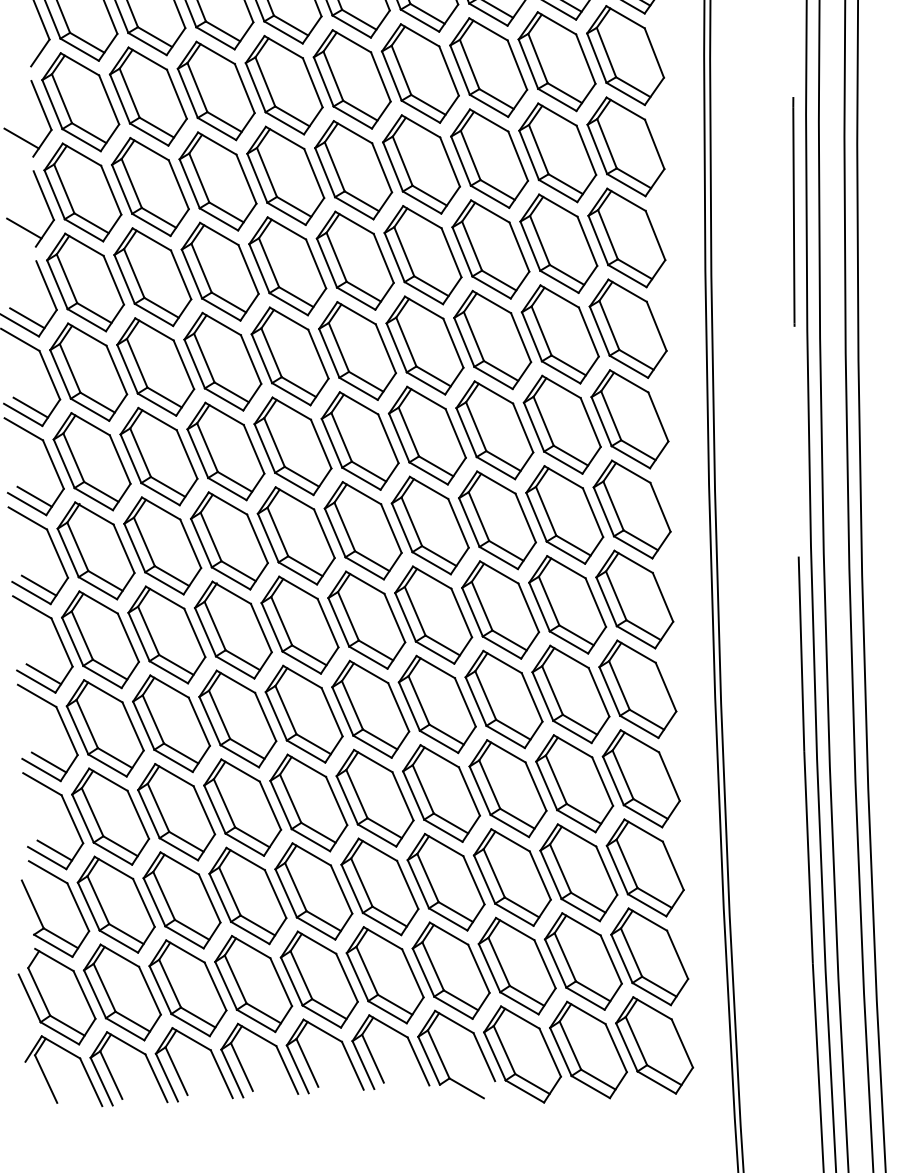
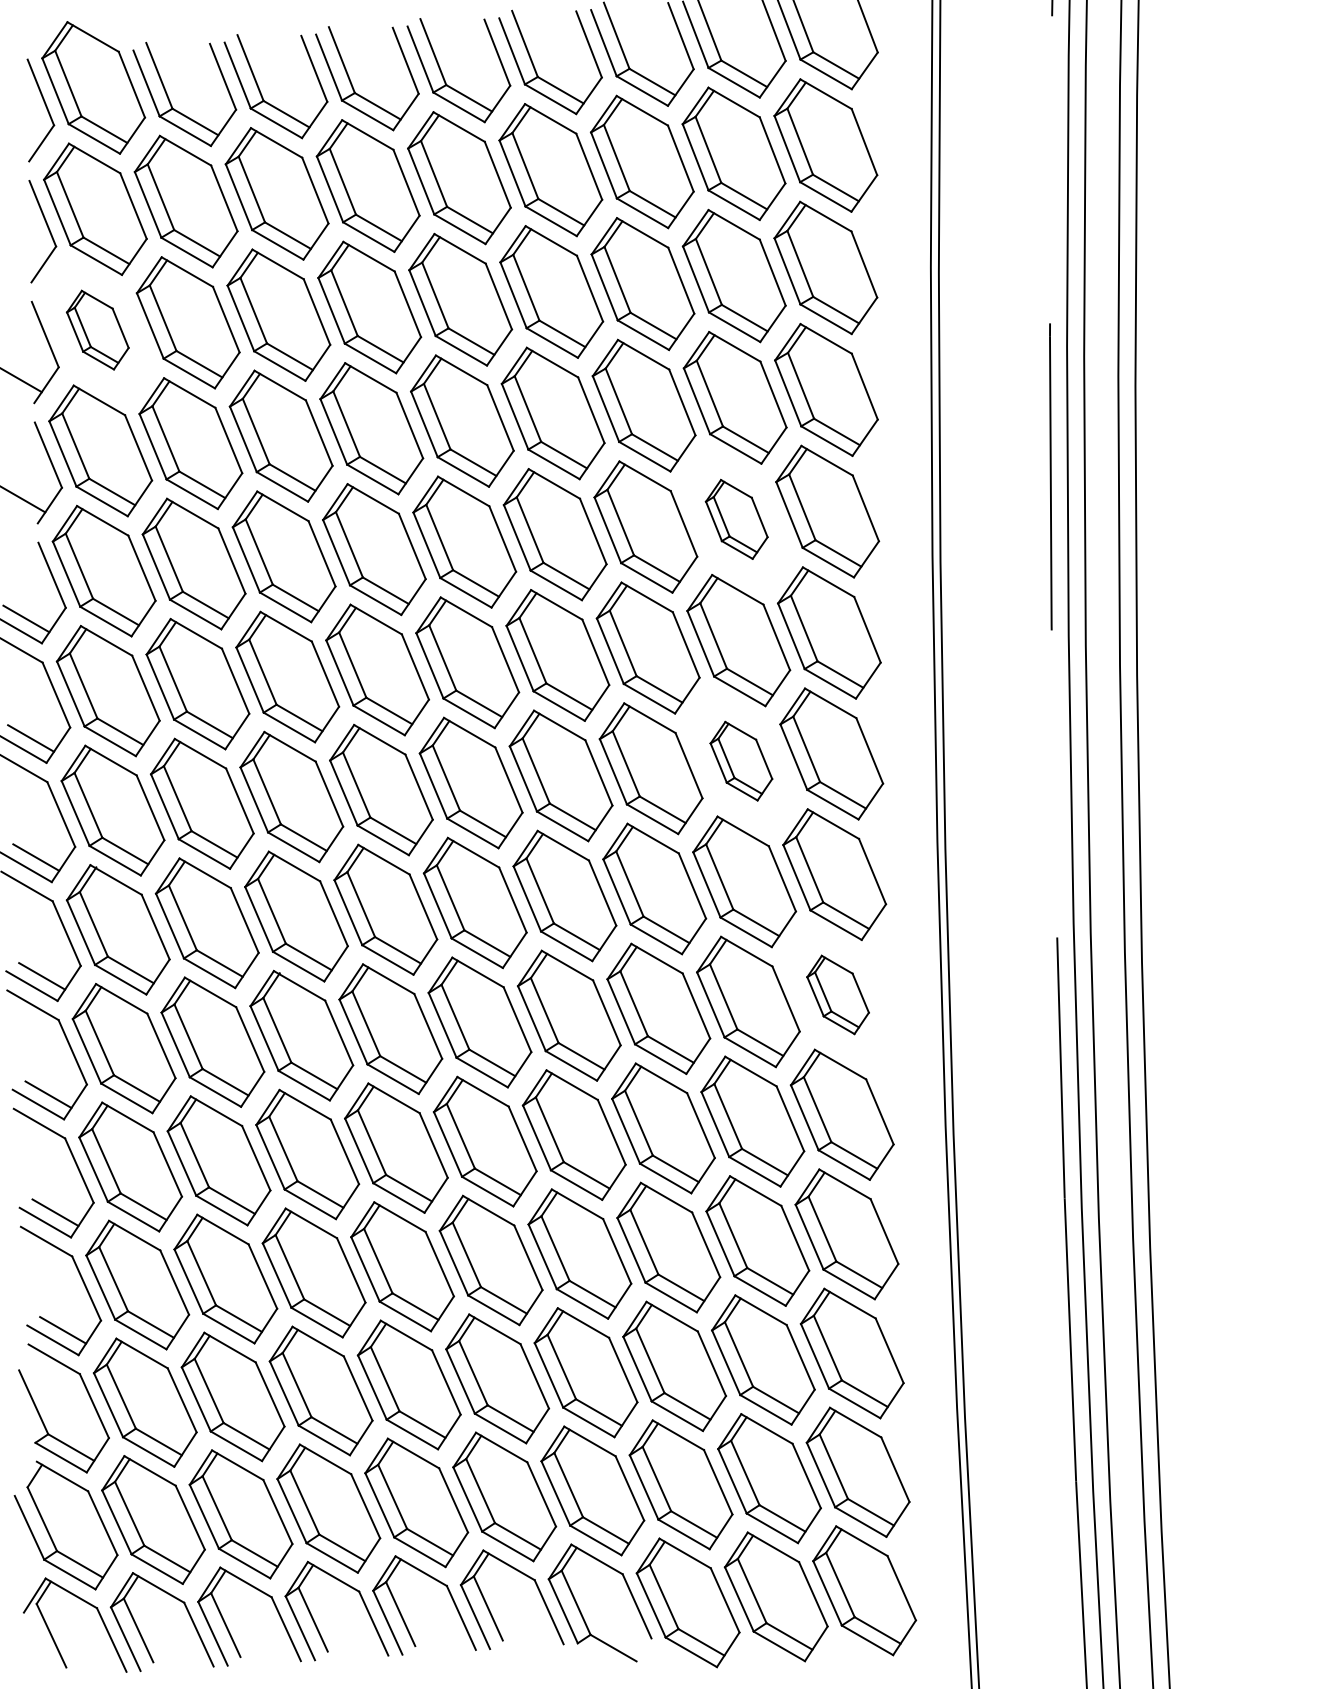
part: (80, 101) -> (97, 329), size x0.6
part: (558, 243) -> (736, 519), size x0.6
part: (562, 424) -> (741, 760), size x0.6
part: (634, 599) -> (837, 994), size x0.6

